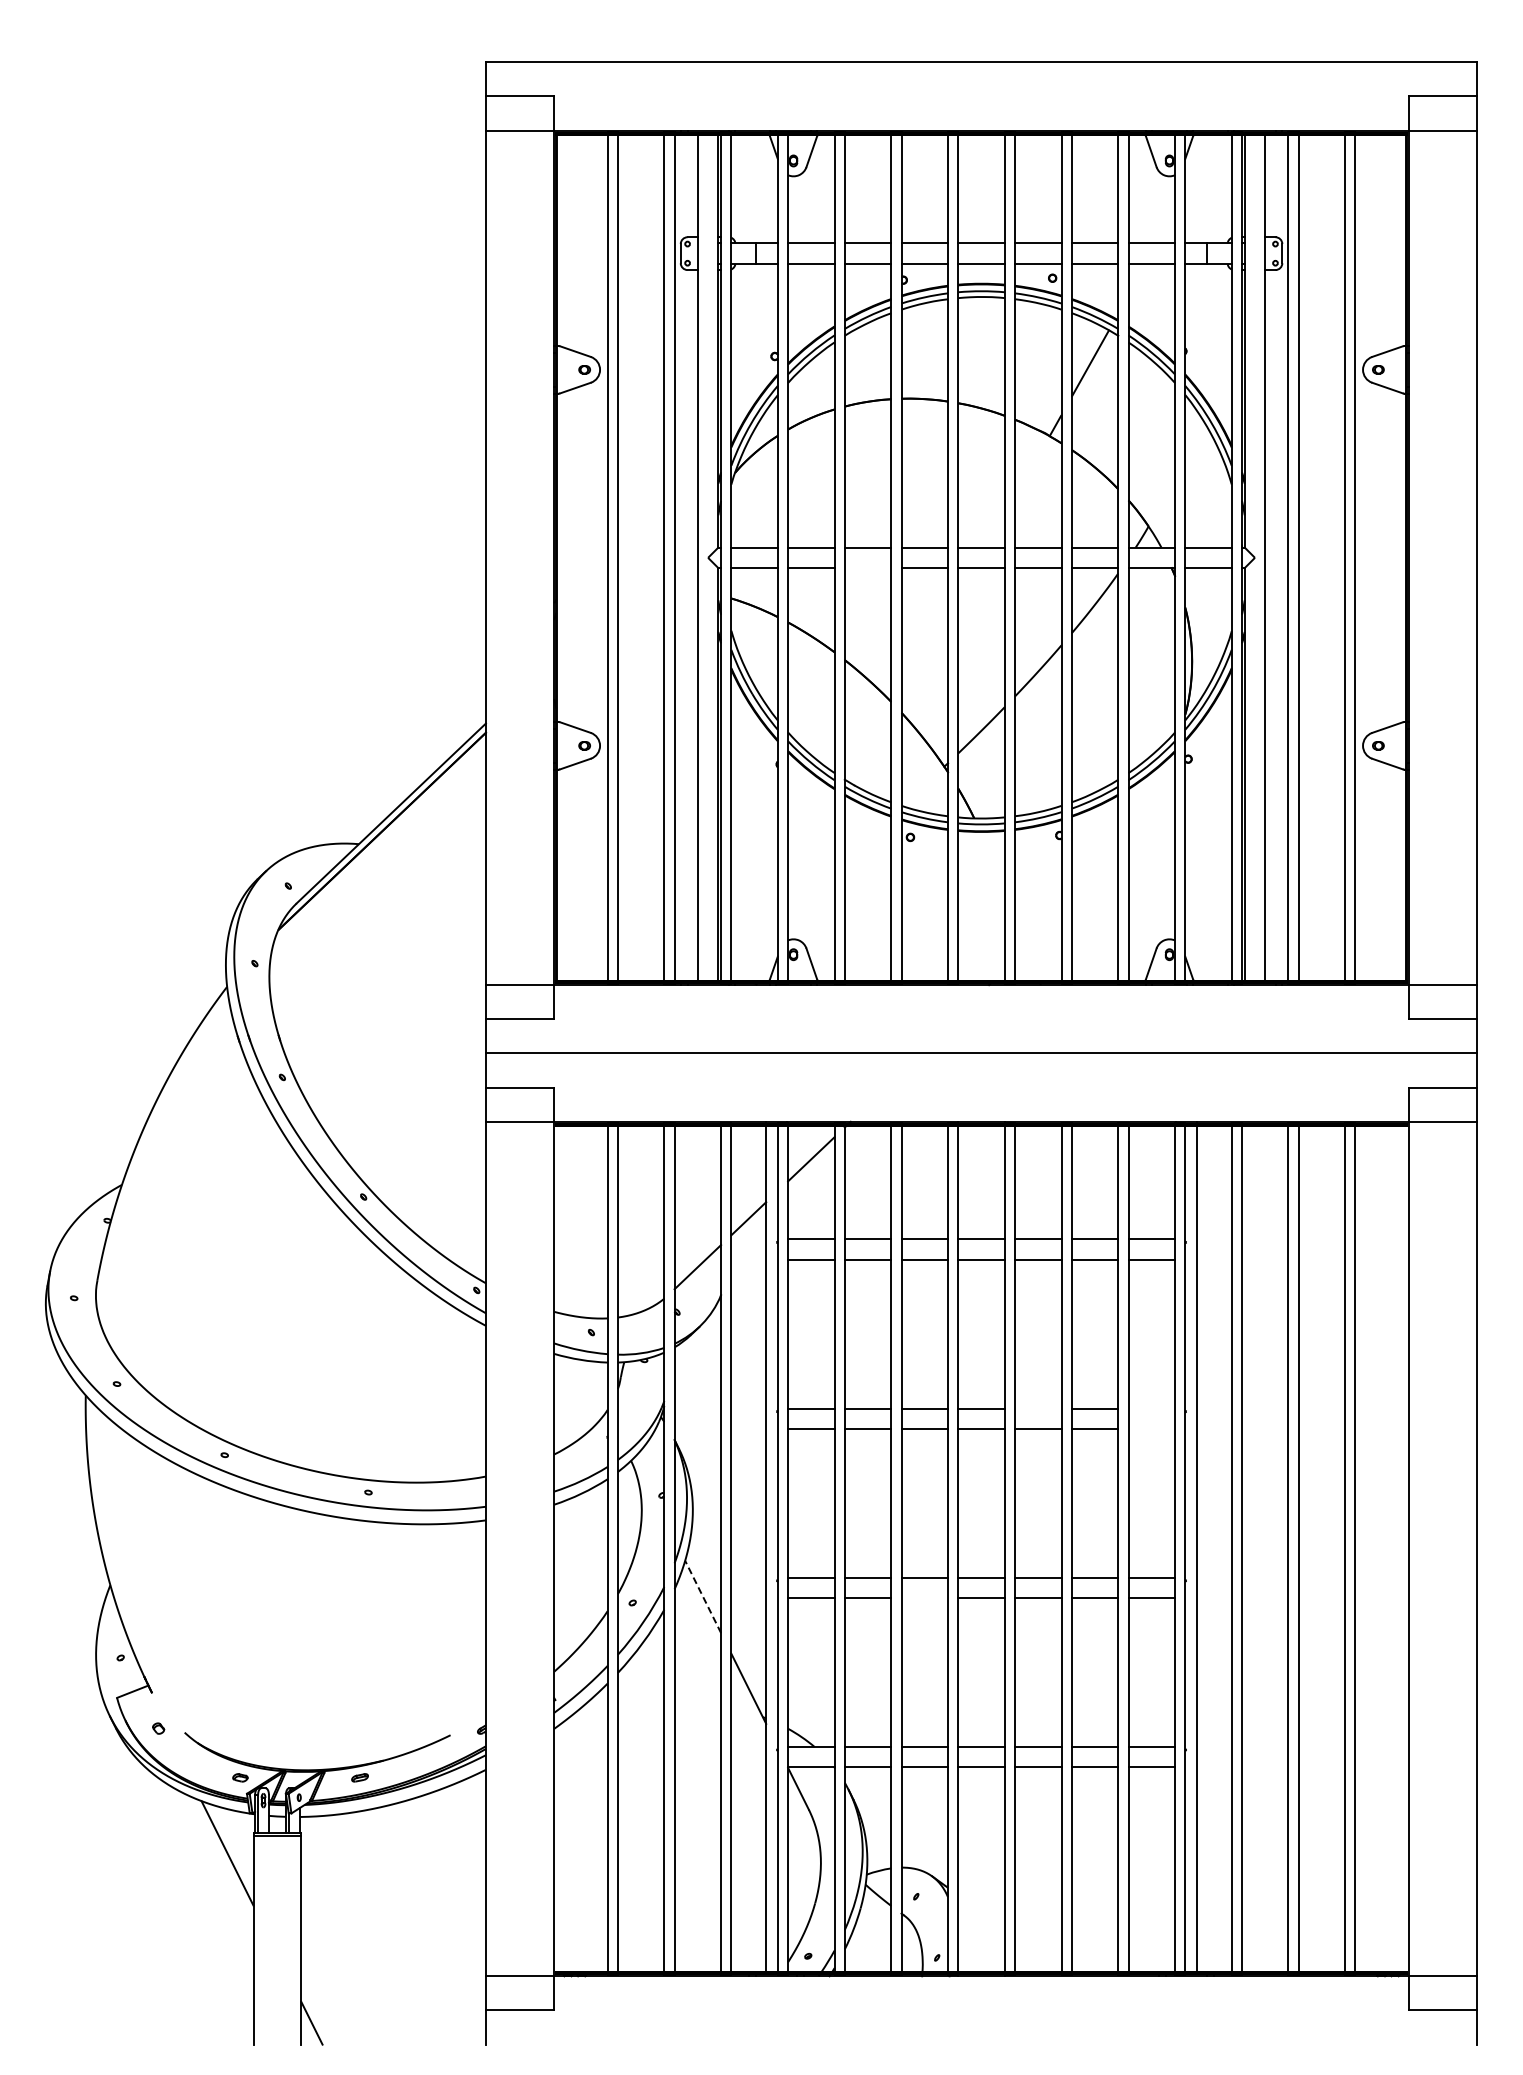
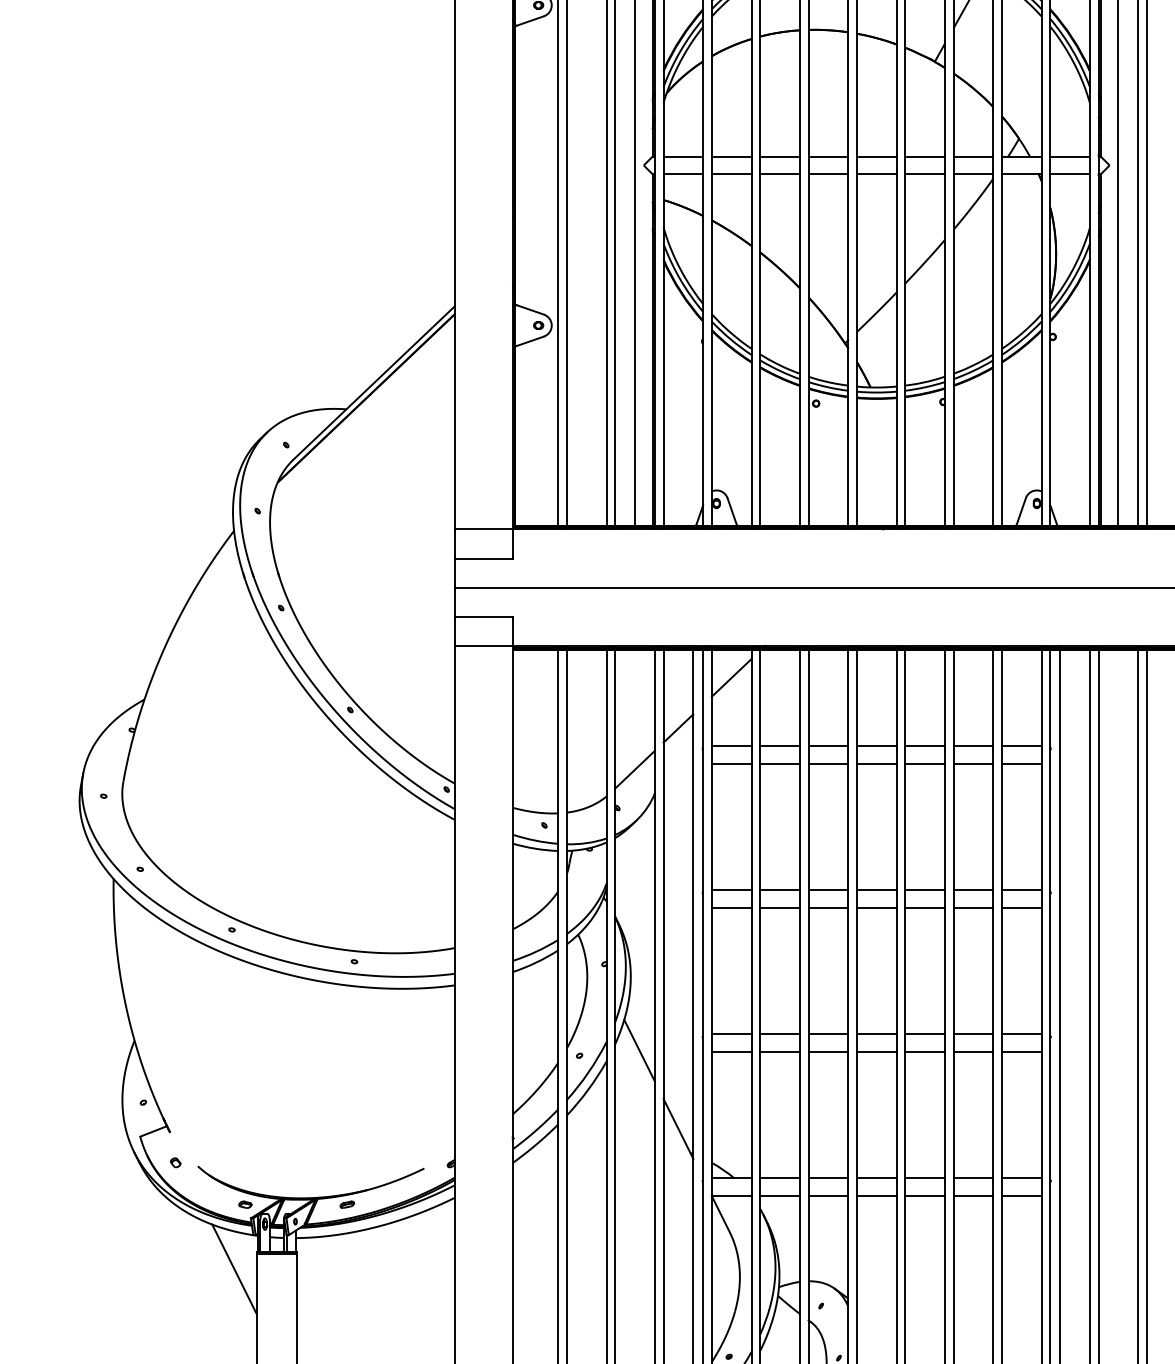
line: (867, 568) -> (779, 174), added
line: (1038, 1408) -> (925, 890), added
line: (1151, 1408) -> (1021, 890), added
line: (1151, 1429) -> (1021, 908), added
line: (702, 1596) -> (639, 1050), dashed -> solid
line: (924, 1598) -> (828, 1051), added

